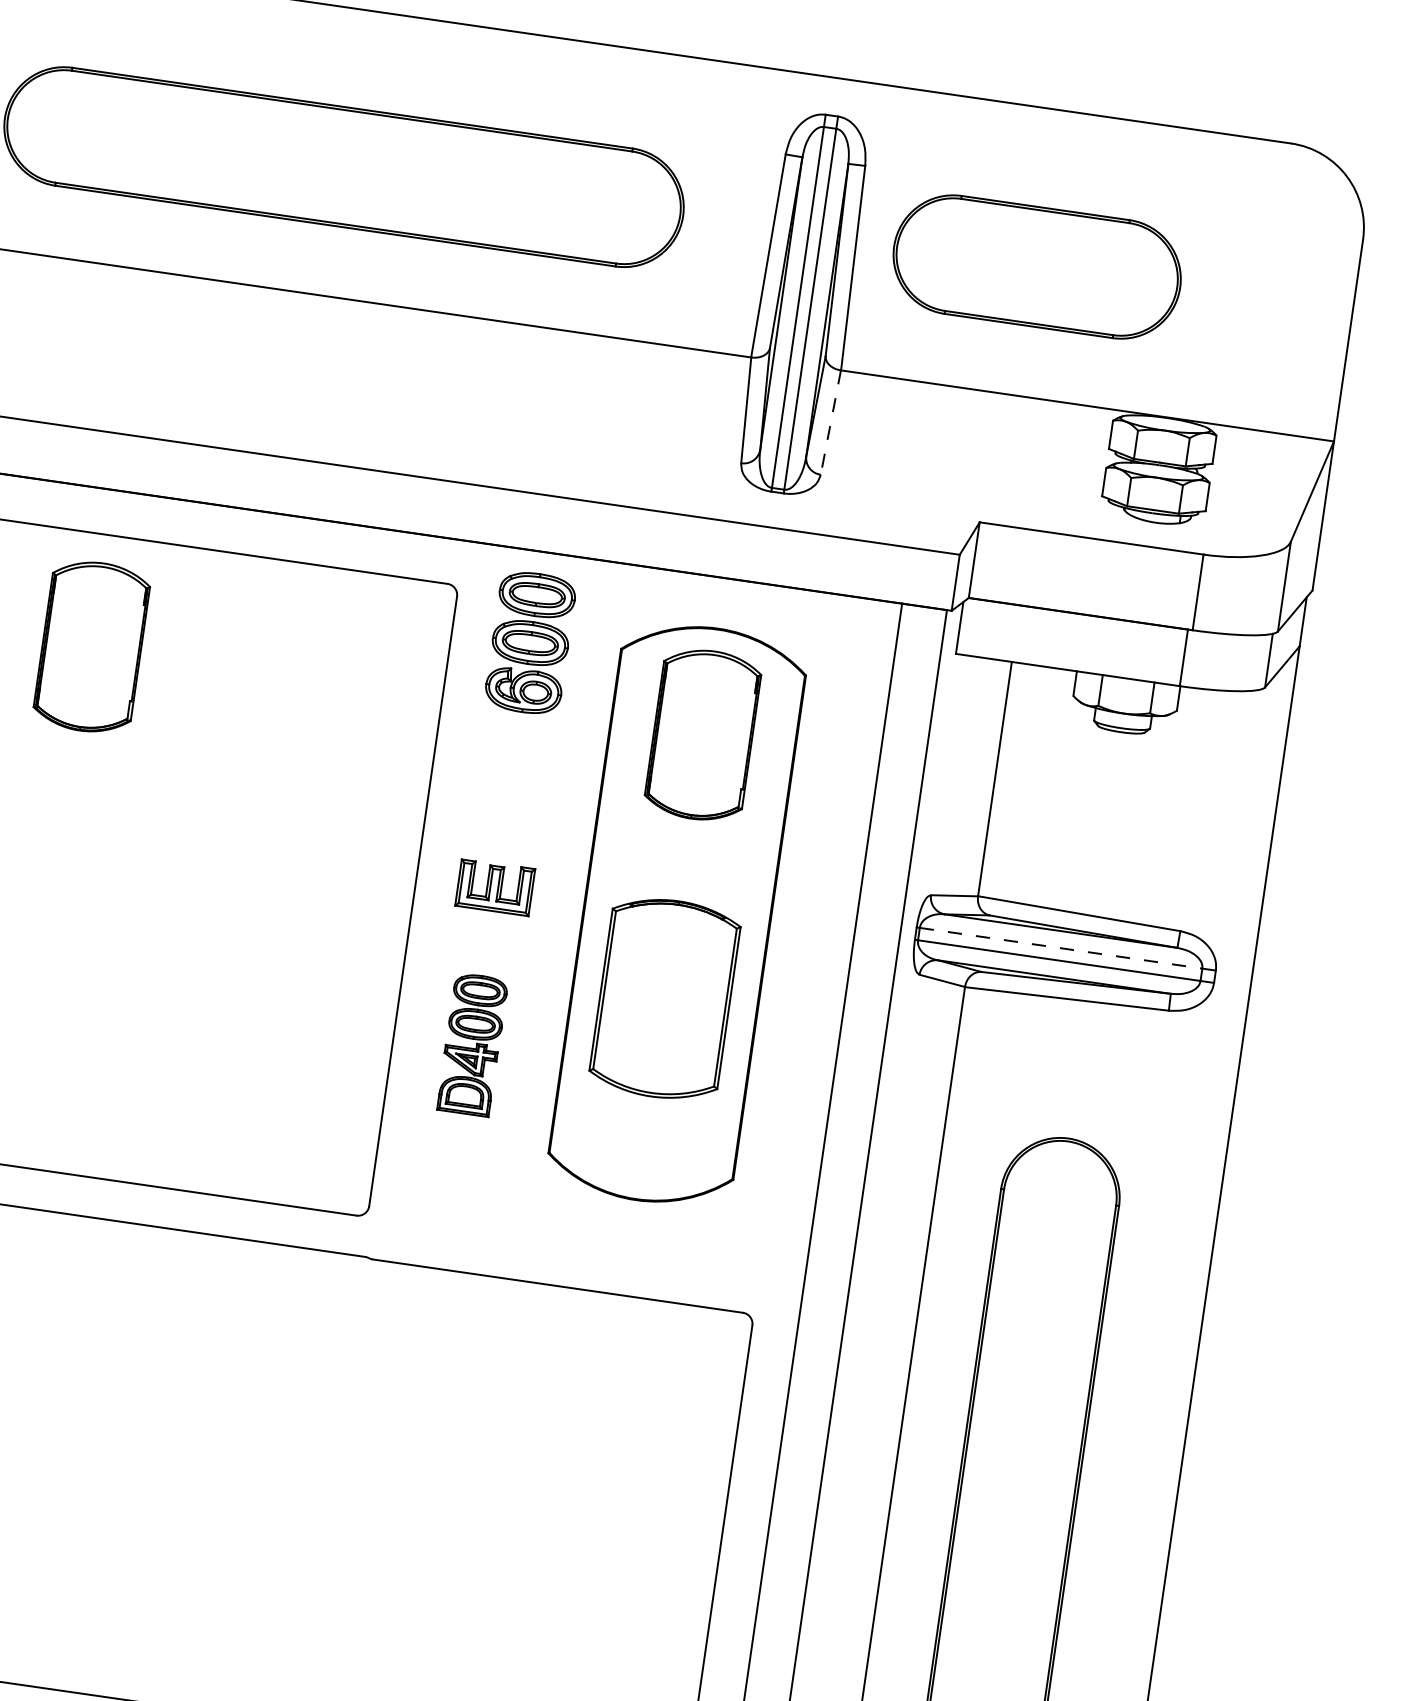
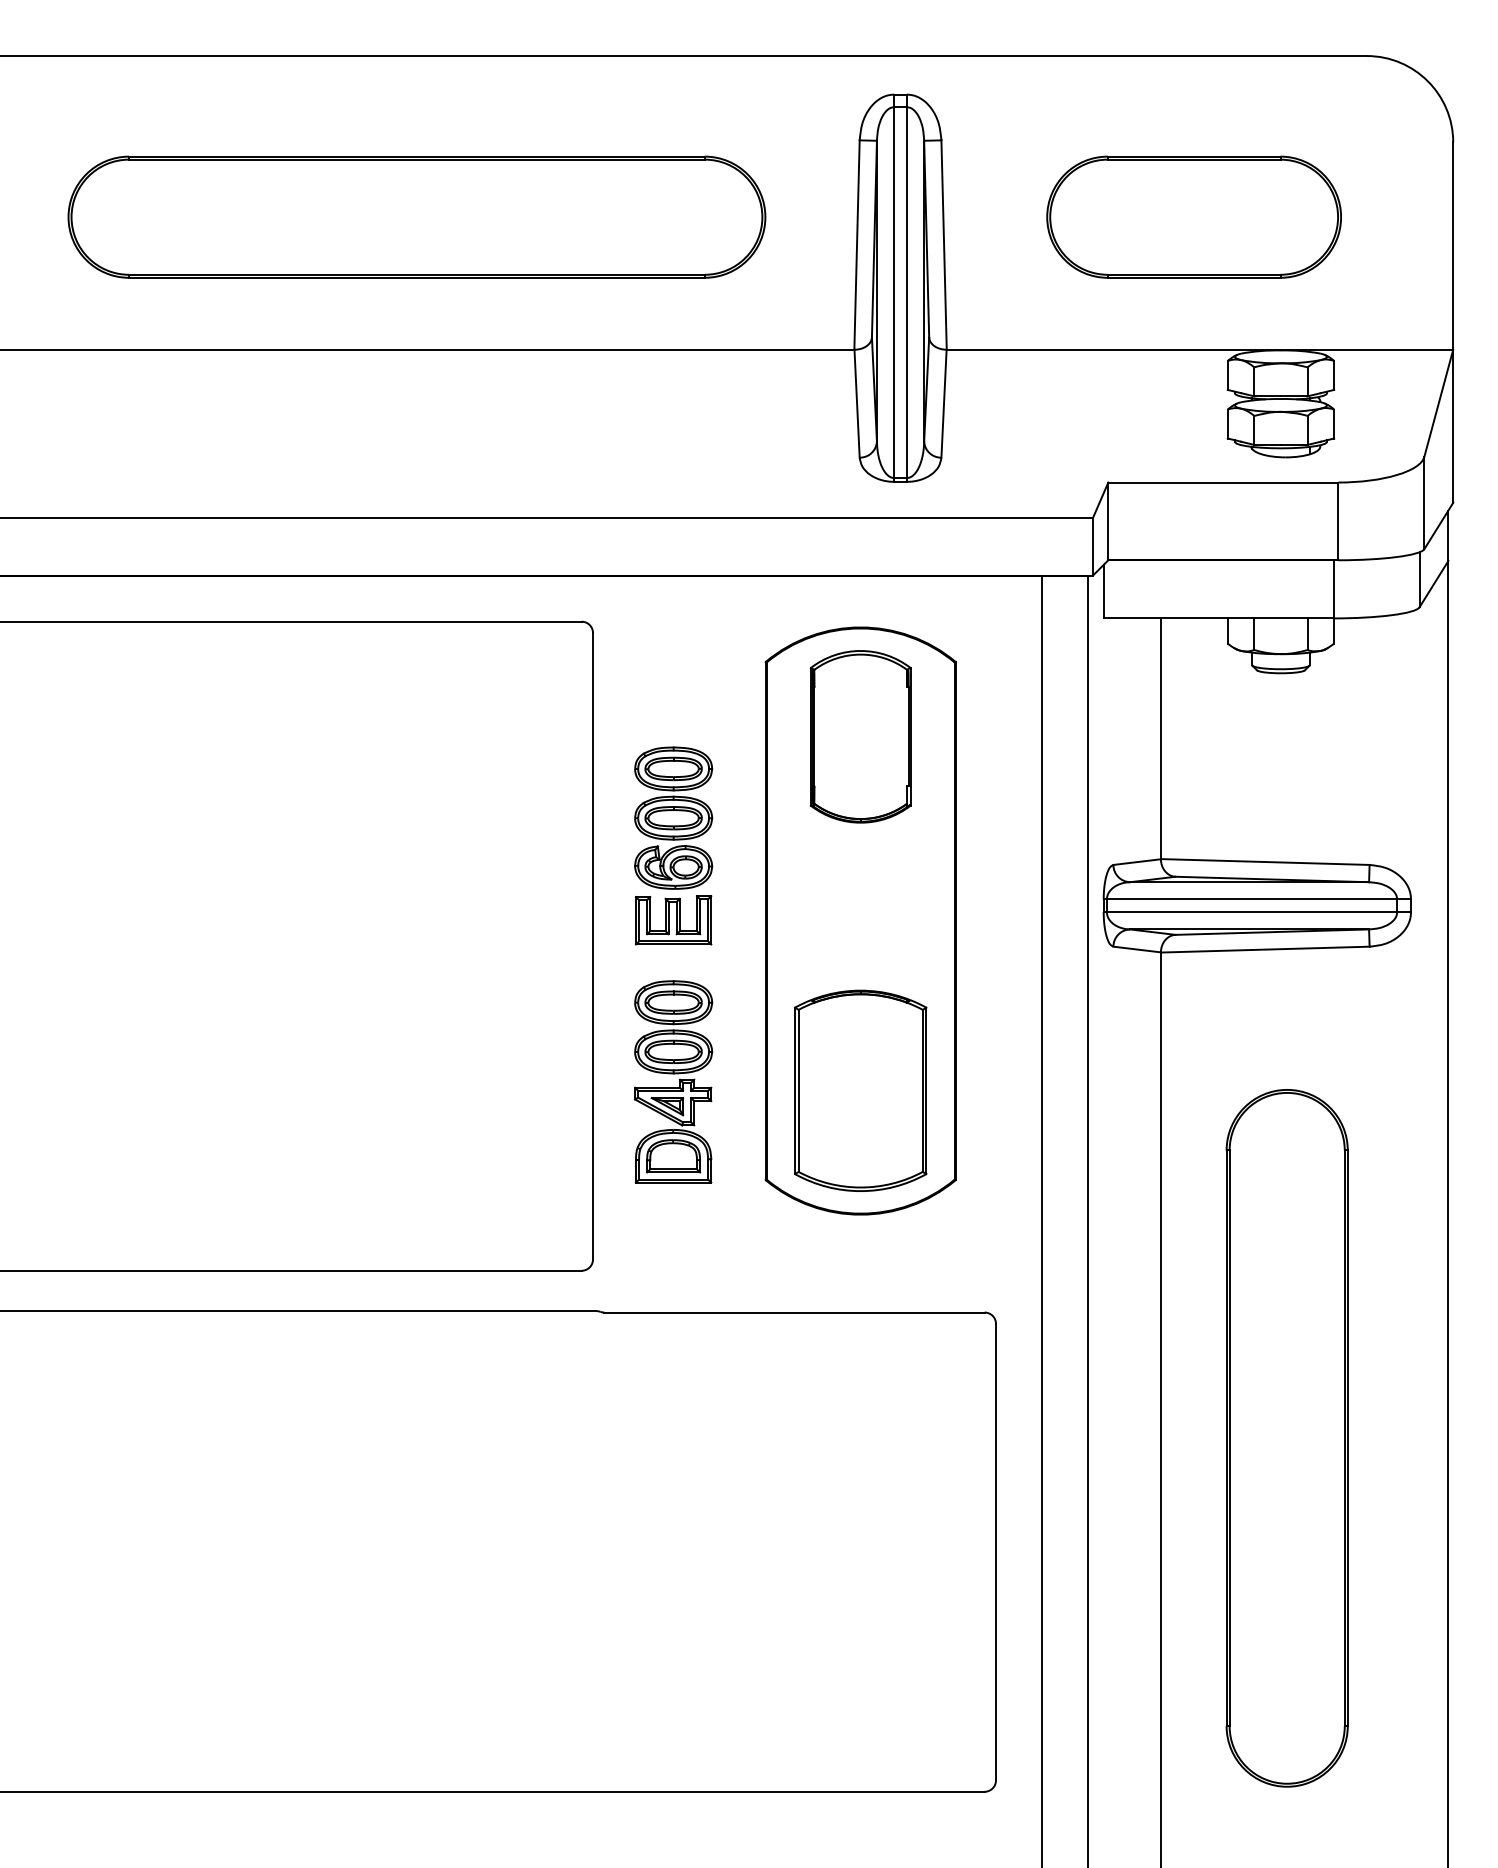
part: (1036, 266) -> (1193, 216), moved
line: (831, 423) -> (944, 404), dashed -> solid
part: (530, 642) -> (673, 817), moved
part: (91, 646) -> (232, 736), removed
line: (1061, 948) -> (1252, 899), dashed -> solid
part: (664, 998) -> (860, 1090), moved
part: (472, 1044) -> (673, 1081), size x1.43

